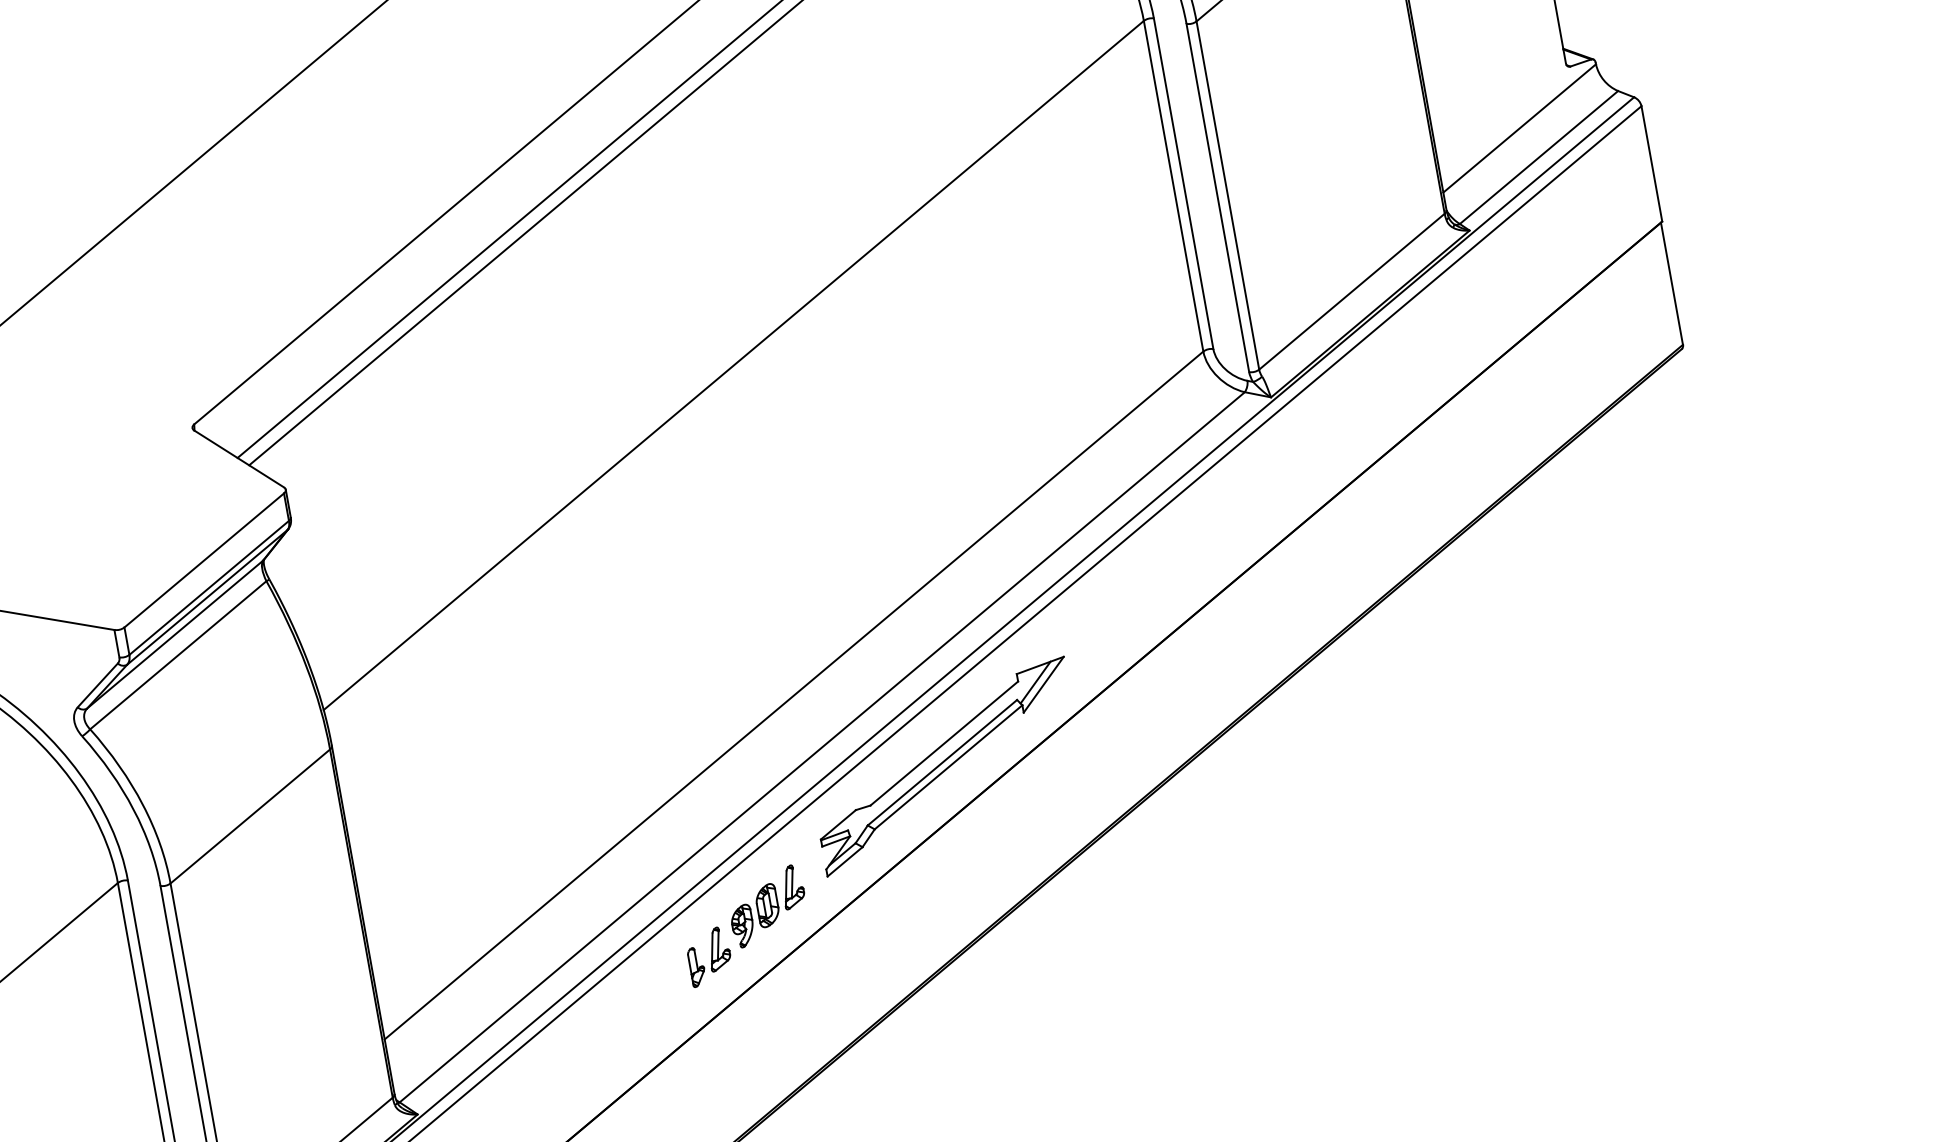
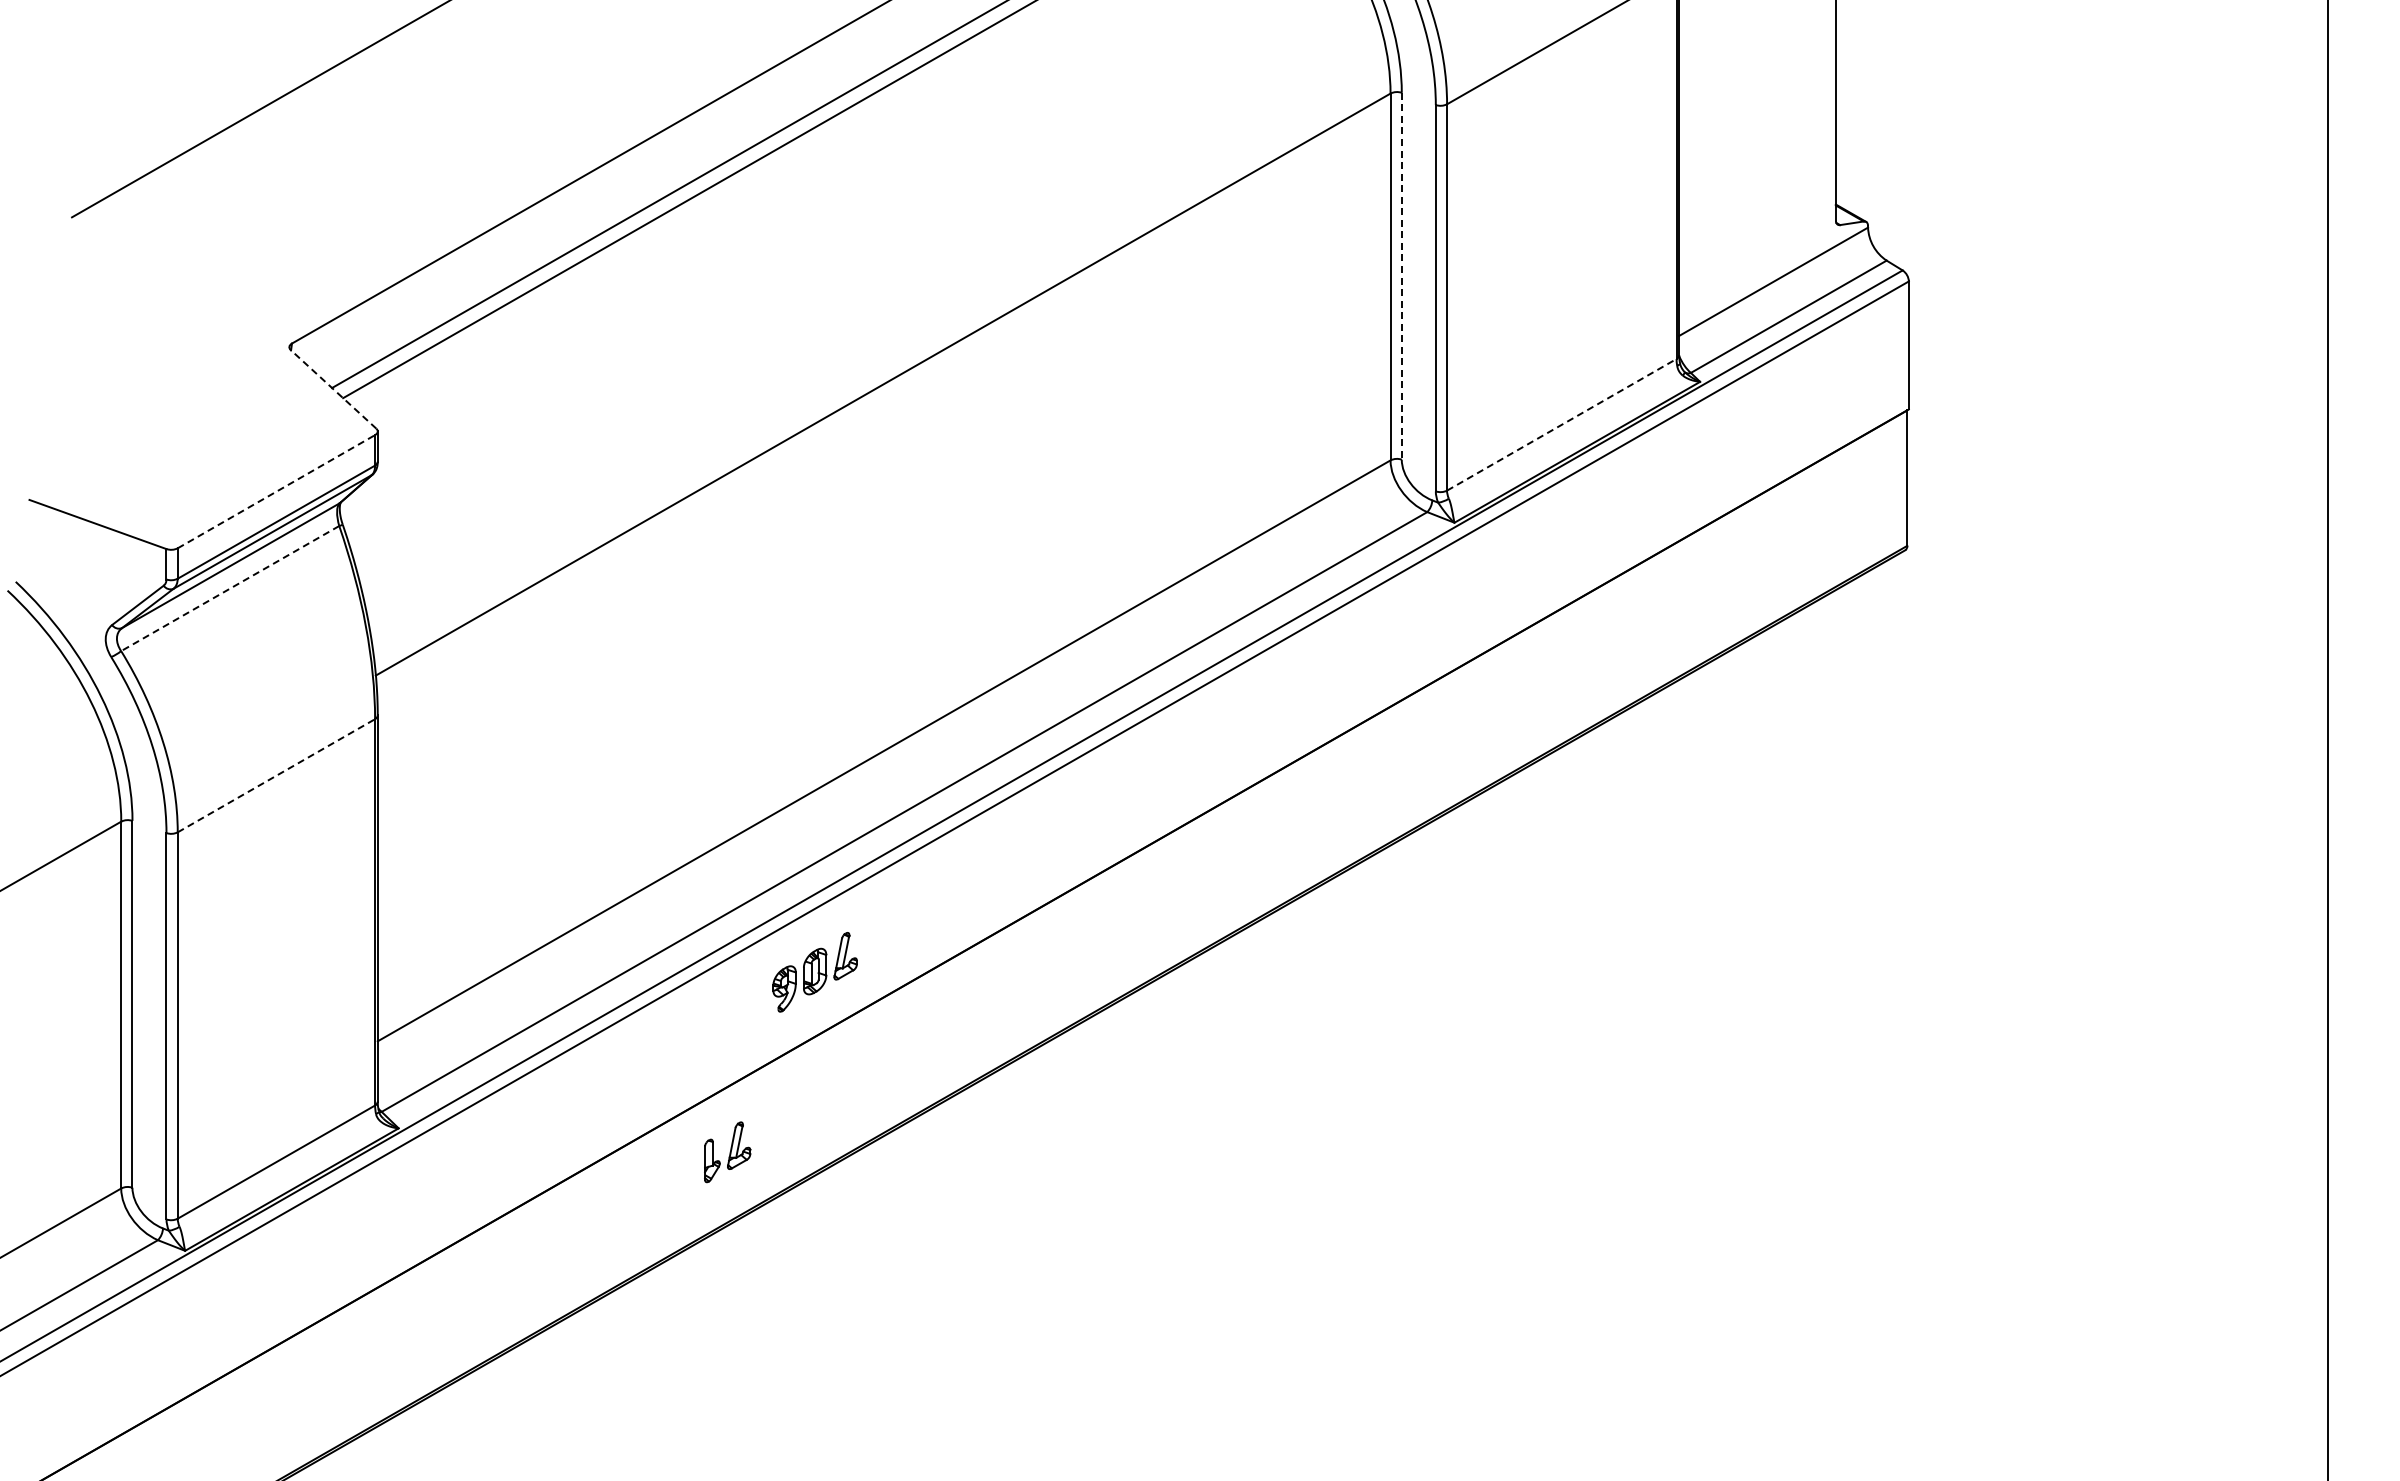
line: (1183, 184) -> (1401, 276), solid -> dashed
line: (1352, 291) -> (1562, 424), solid -> dashed
line: (239, 459) -> (333, 389), solid -> dashed
line: (204, 560) -> (276, 491), solid -> dashed
line: (178, 655) -> (230, 588), solid -> dashed
part: (945, 766) -> (1033, 856), removed
line: (250, 816) -> (276, 775), solid -> dashed
part: (709, 956) -> (727, 1152), moved

